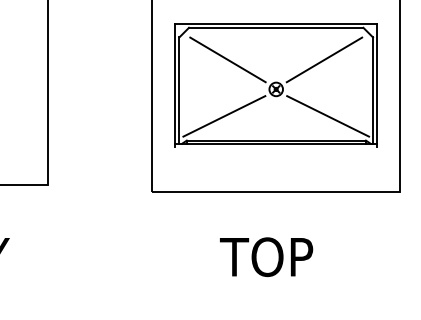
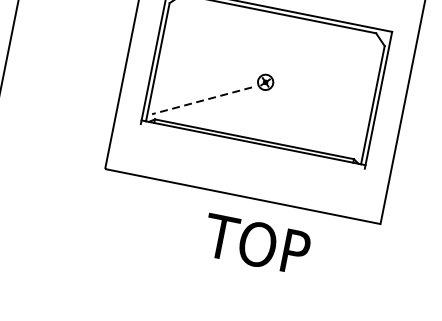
line: (227, 59) -> (218, 38), removed
line: (324, 59) -> (325, 59), removed
line: (224, 116) -> (202, 100), solid -> dashed
line: (328, 116) -> (317, 124), removed
text: (266, 257) -> (256, 244), moved

